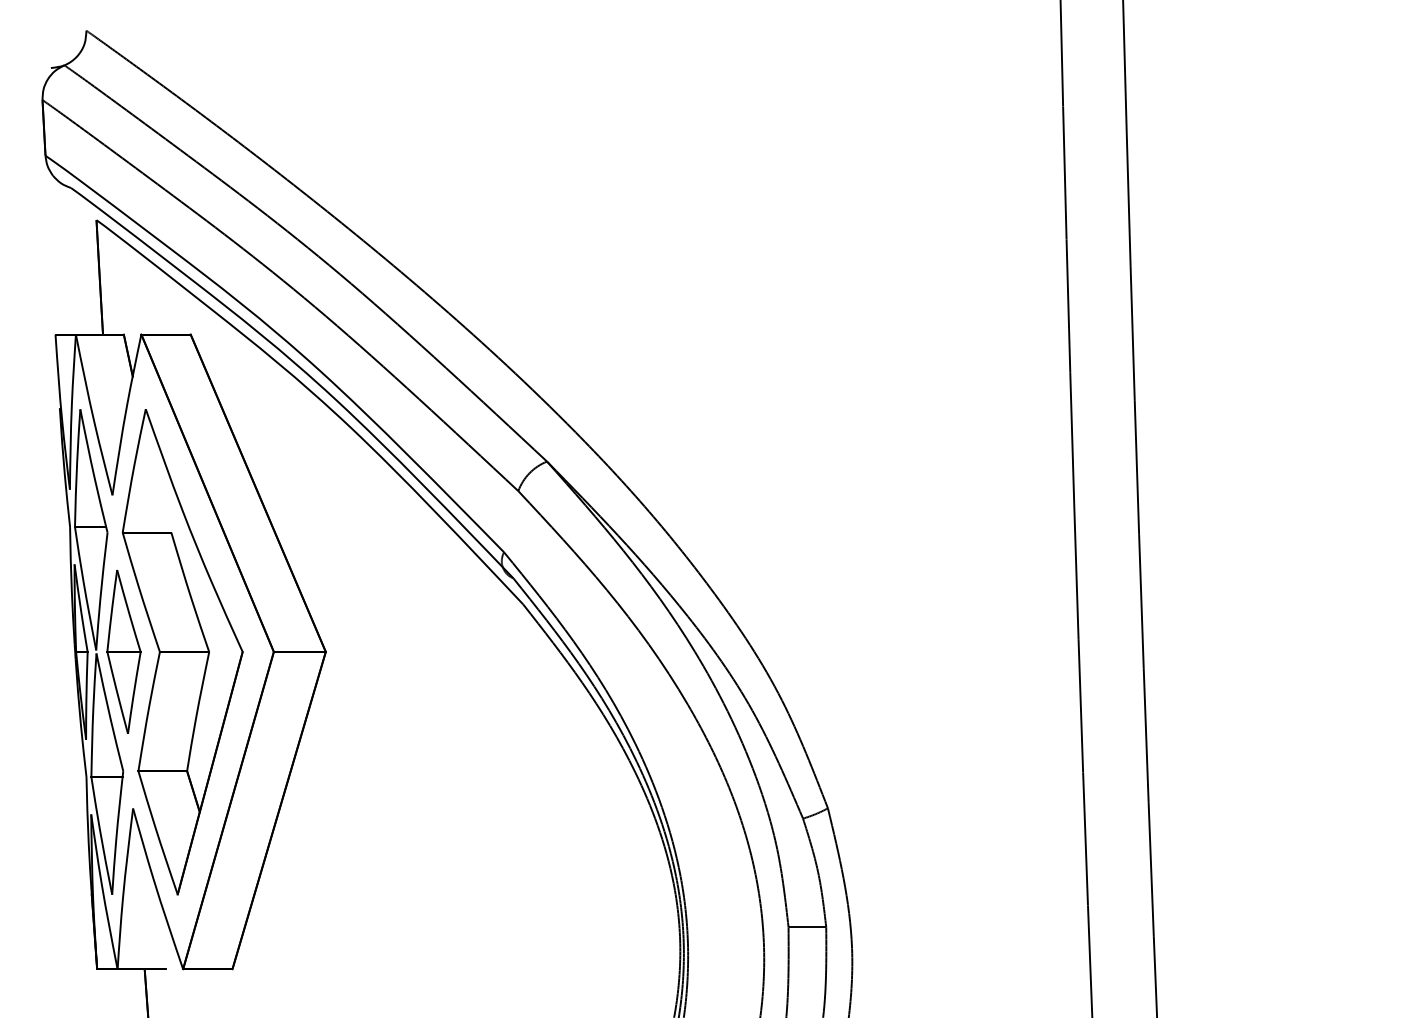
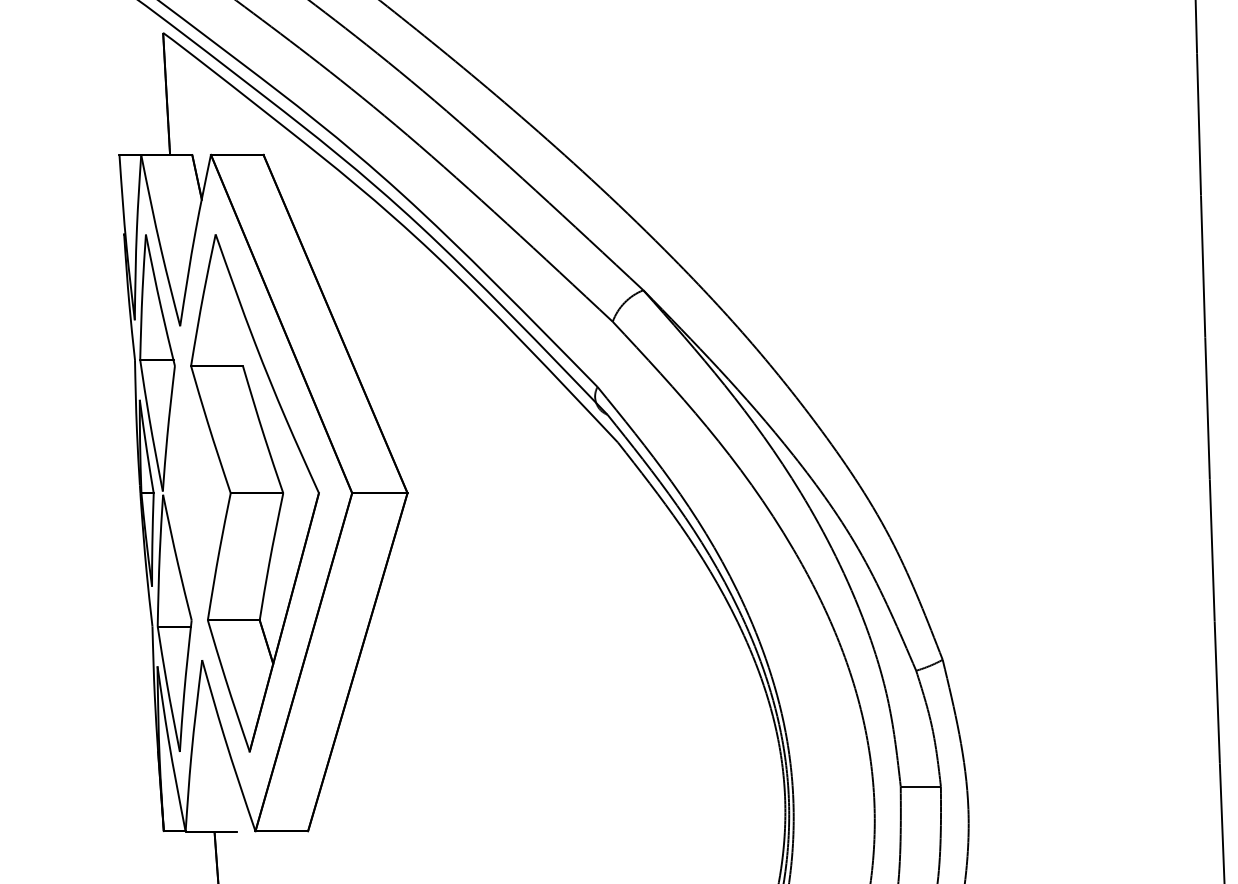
part: (123, 651) -> (191, 492), removed

